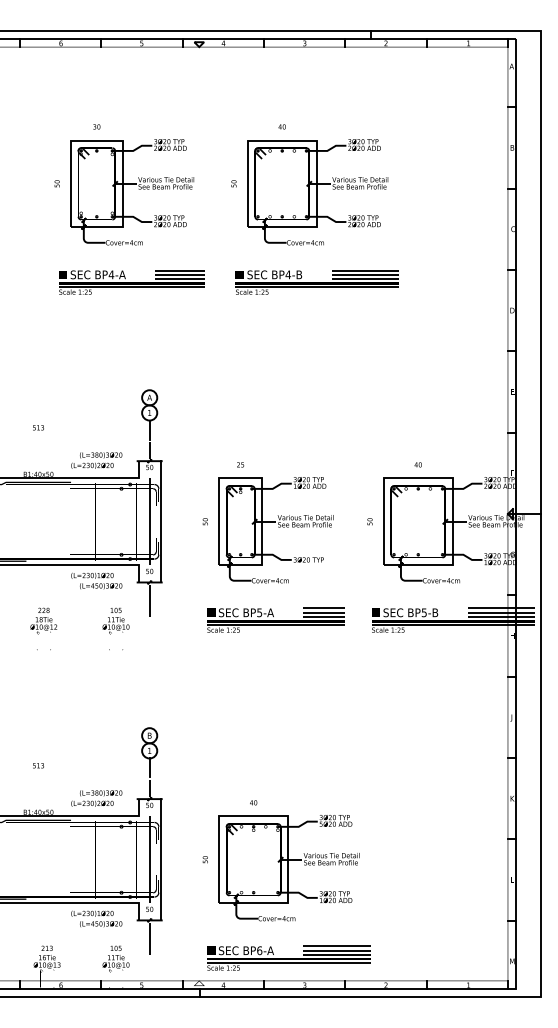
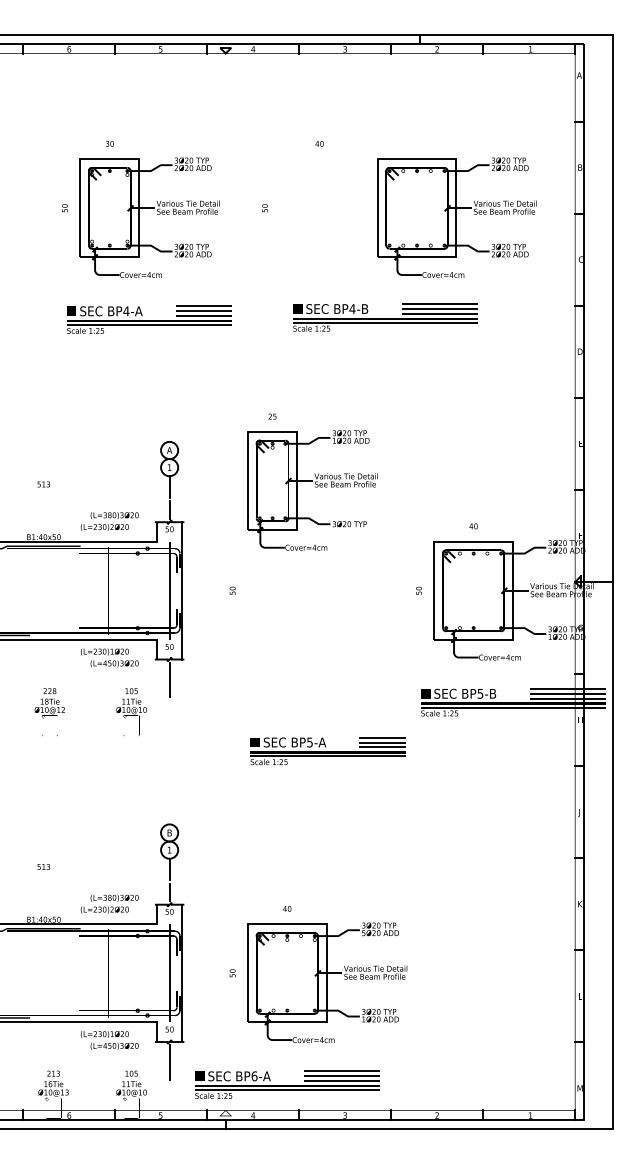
part: (317, 192) -> (456, 218), moved
part: (316, 282) -> (384, 317), moved
part: (275, 522) -> (312, 481), moved
part: (275, 619) -> (327, 750), moved
part: (288, 957) -> (287, 1083), moved

